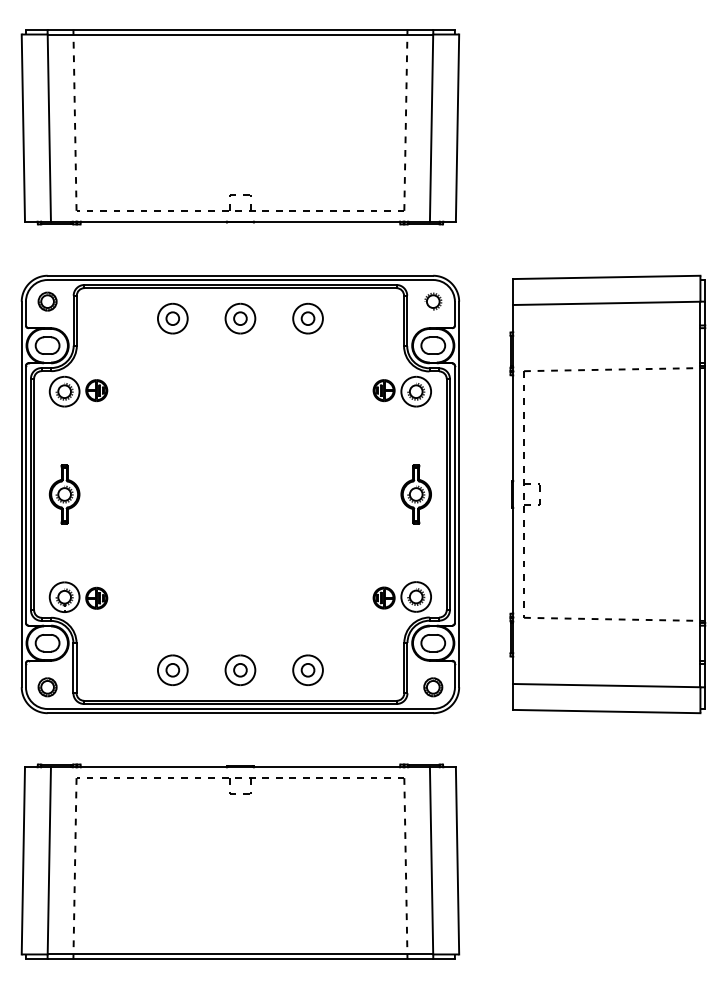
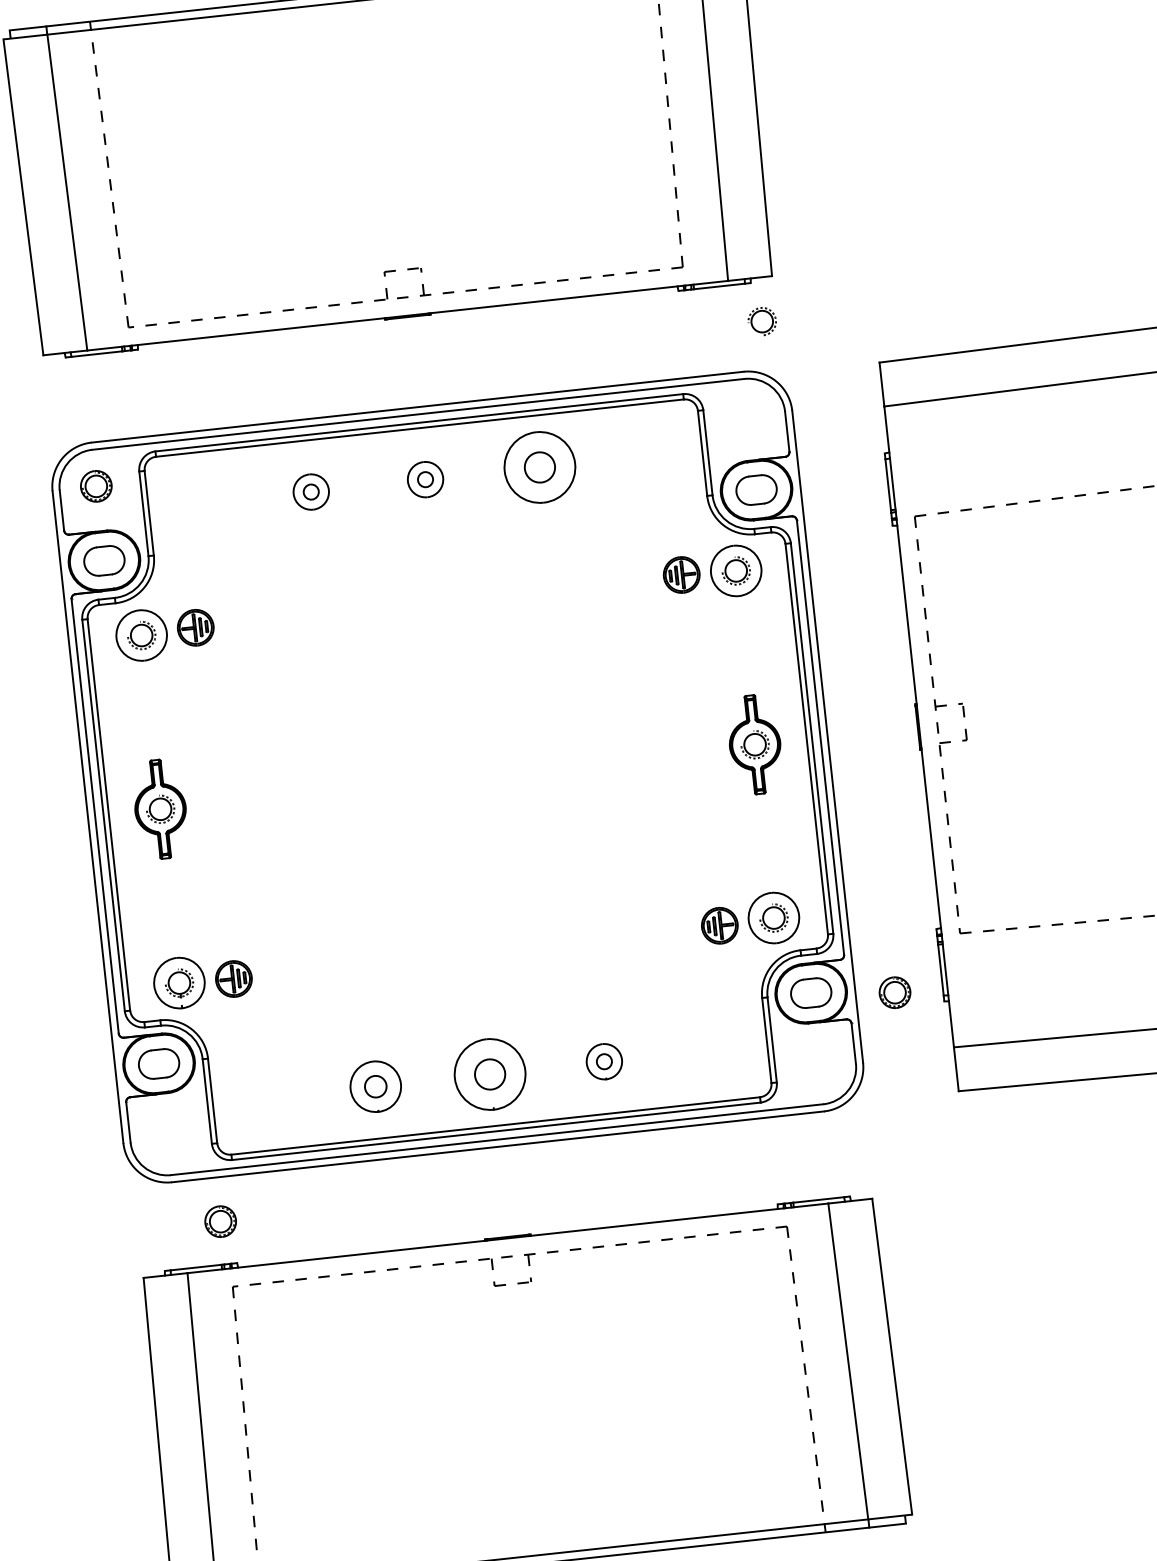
part: (433, 301) -> (762, 321), moved
part: (172, 318) -> (310, 491), size x0.7
part: (240, 318) -> (425, 479), size x0.7
part: (307, 318) -> (538, 467), size x1.4
part: (240, 669) -> (490, 1072), size x1.4
part: (307, 669) -> (603, 1060), size x0.7
part: (47, 687) -> (220, 1221), moved
part: (433, 687) -> (895, 992), moved

